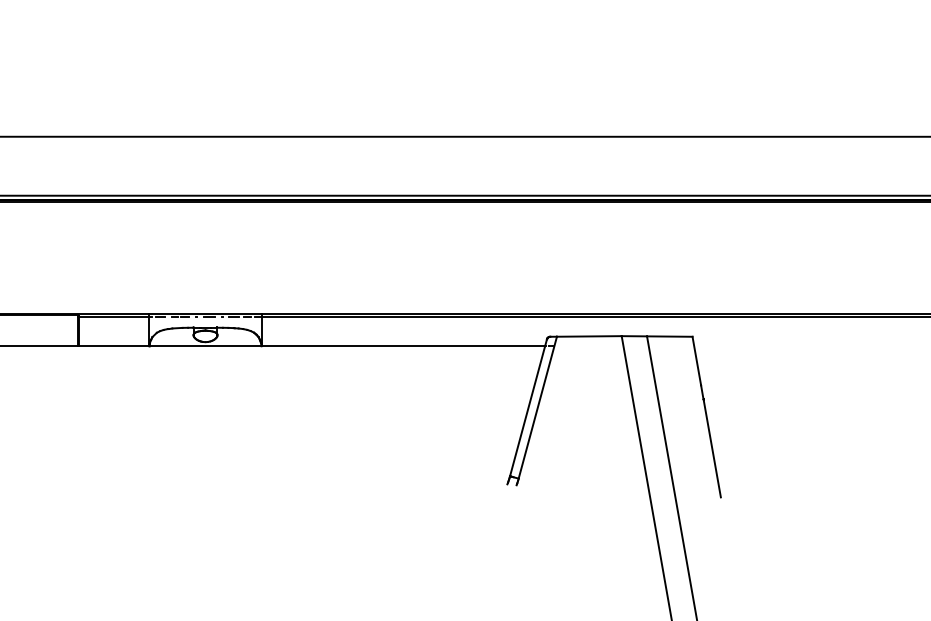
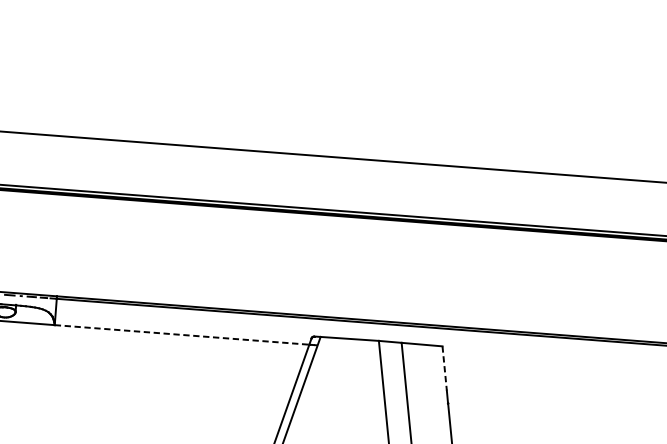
line: (403, 346) -> (182, 335), solid -> dashed
line: (696, 361) -> (444, 368), solid -> dashed

